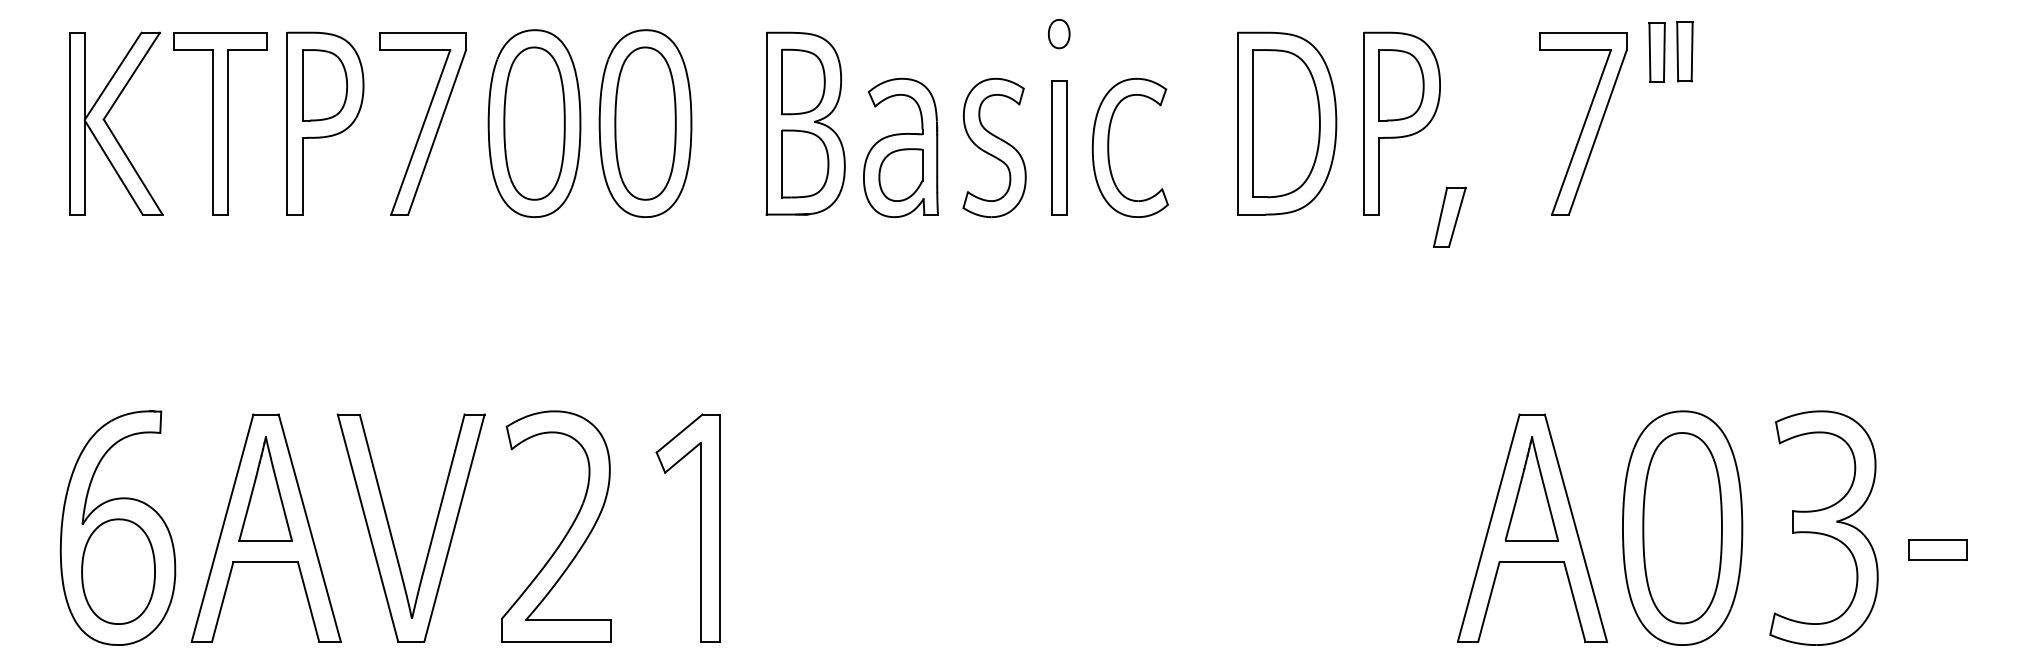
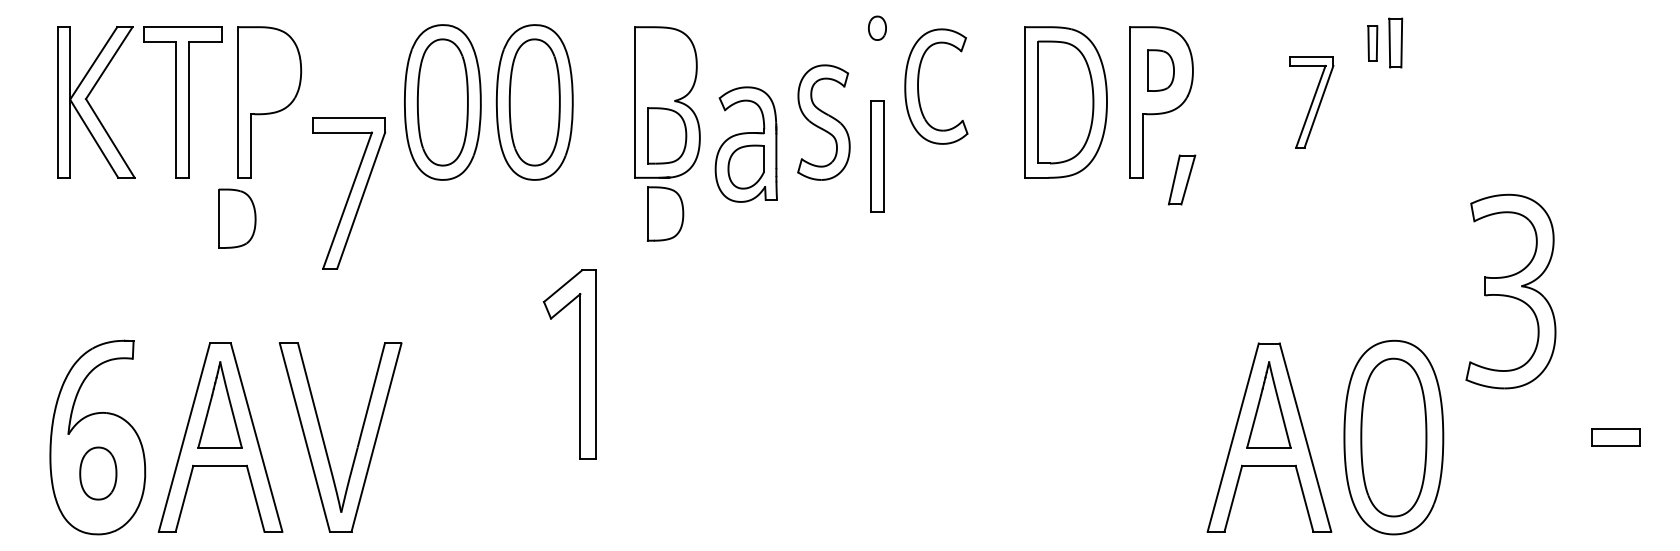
part: (1656, 52) -> (1372, 43), size x0.7
part: (803, 81) -> (665, 213), moved
part: (325, 85) -> (237, 218), moved
part: (1402, 85) -> (1161, 70), size x0.7
part: (423, 123) -> (349, 193), moved
part: (1583, 123) -> (1311, 102), size x0.6
part: (899, 147) -> (745, 144), moved
part: (1059, 147) -> (877, 156), moved
part: (1109, 153) -> (919, 91), moved
part: (1450, 216) -> (1182, 179), moved
part: (699, 528) -> (579, 364), moved
part: (1823, 528) -> (1510, 291), moved
part: (566, 531) -> (469, 440), removed
part: (1938, 549) -> (1615, 437), moved
part: (118, 571) -> (98, 473), size x0.6

